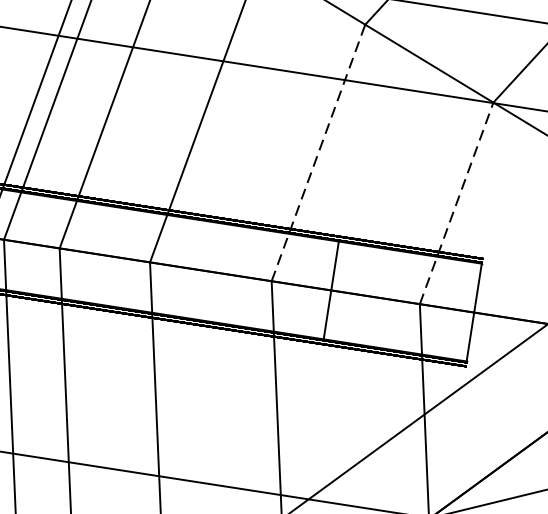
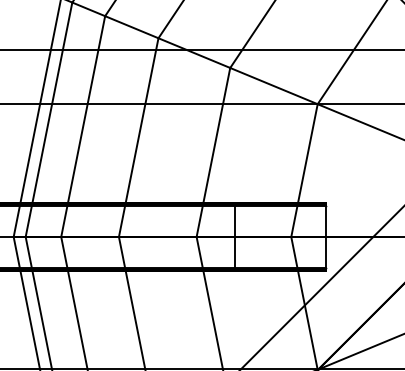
line: (318, 152) -> (213, 152), dashed -> solid
line: (456, 203) -> (304, 170), dashed -> solid

